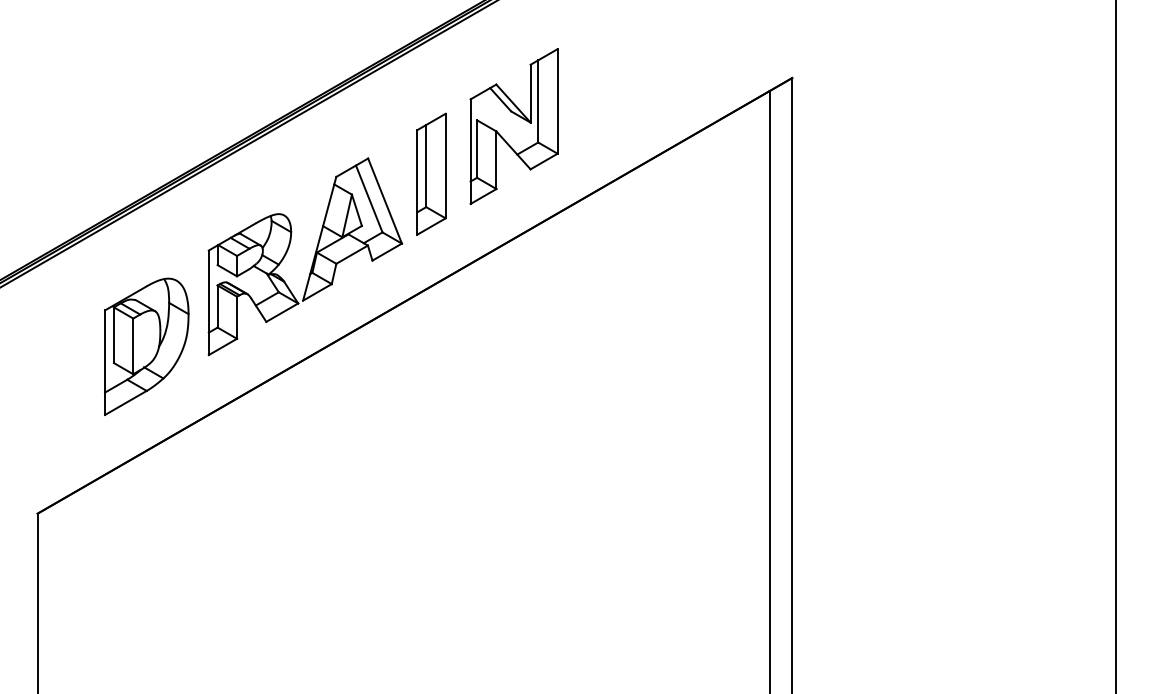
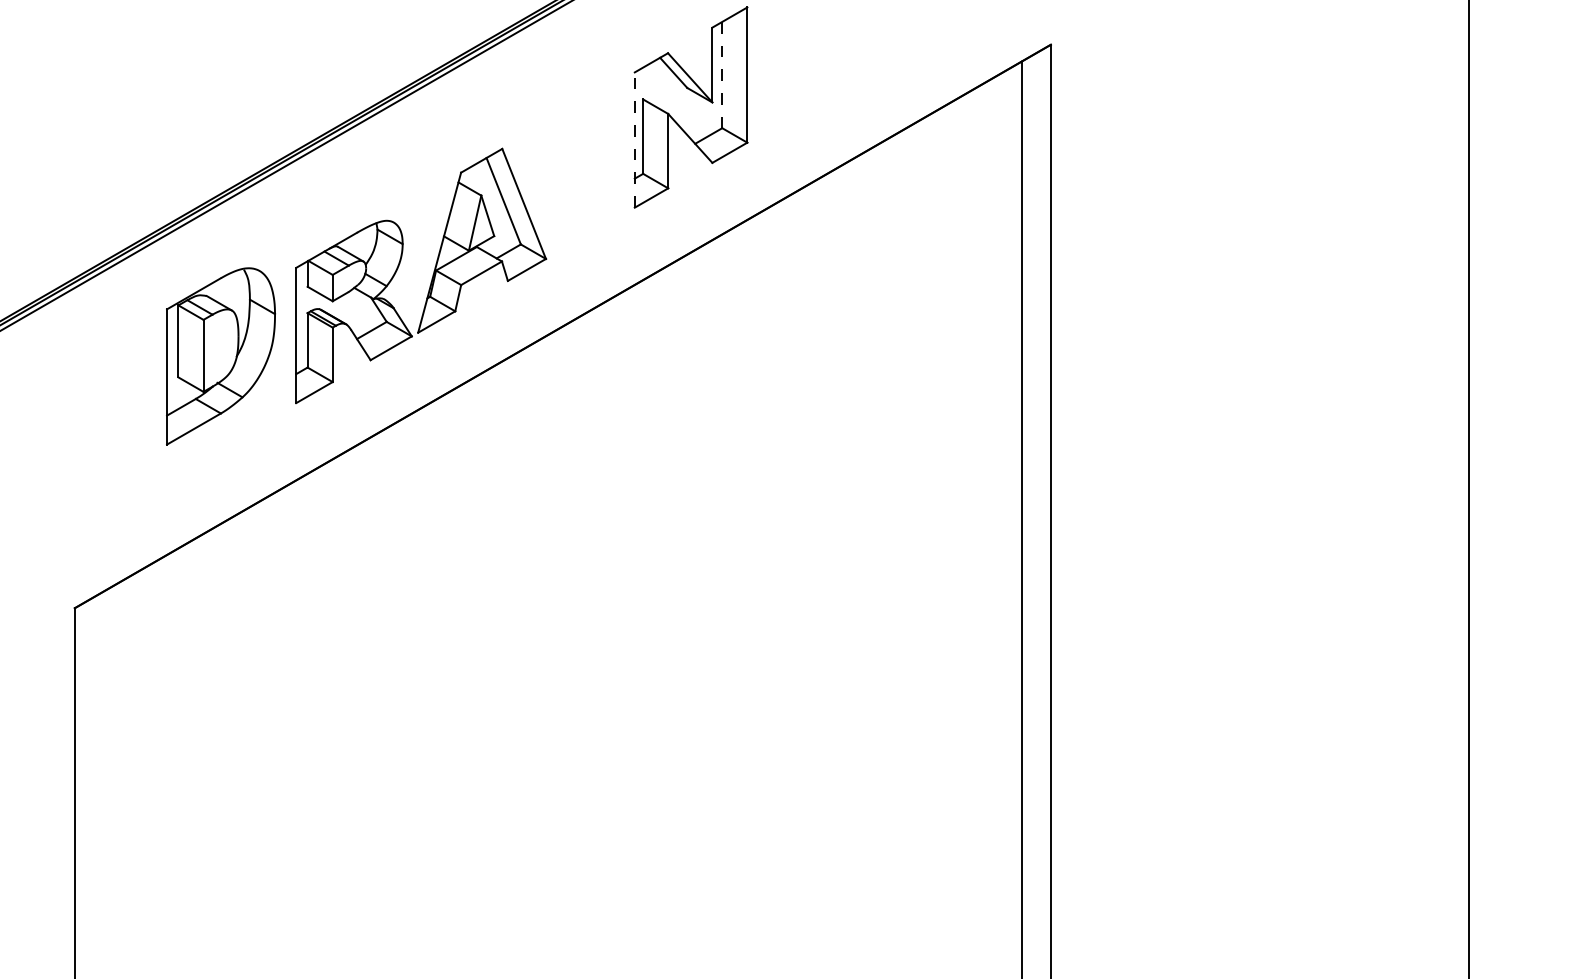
line: (538, 101) -> (722, 75), solid -> dashed
line: (470, 152) -> (634, 140), solid -> dashed
part: (431, 174) -> (584, 169), removed
part: (146, 346) -> (220, 356), moved

